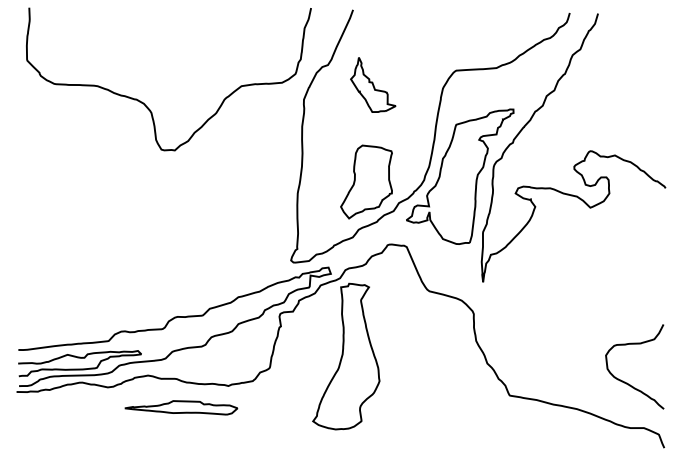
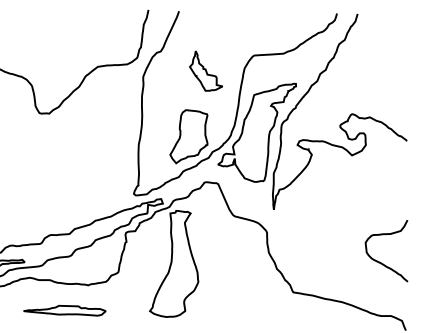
part: (373, 84) -> (206, 70), moved
curve: (627, 382) -> (381, 262), moved
part: (181, 407) -> (64, 310), moved

